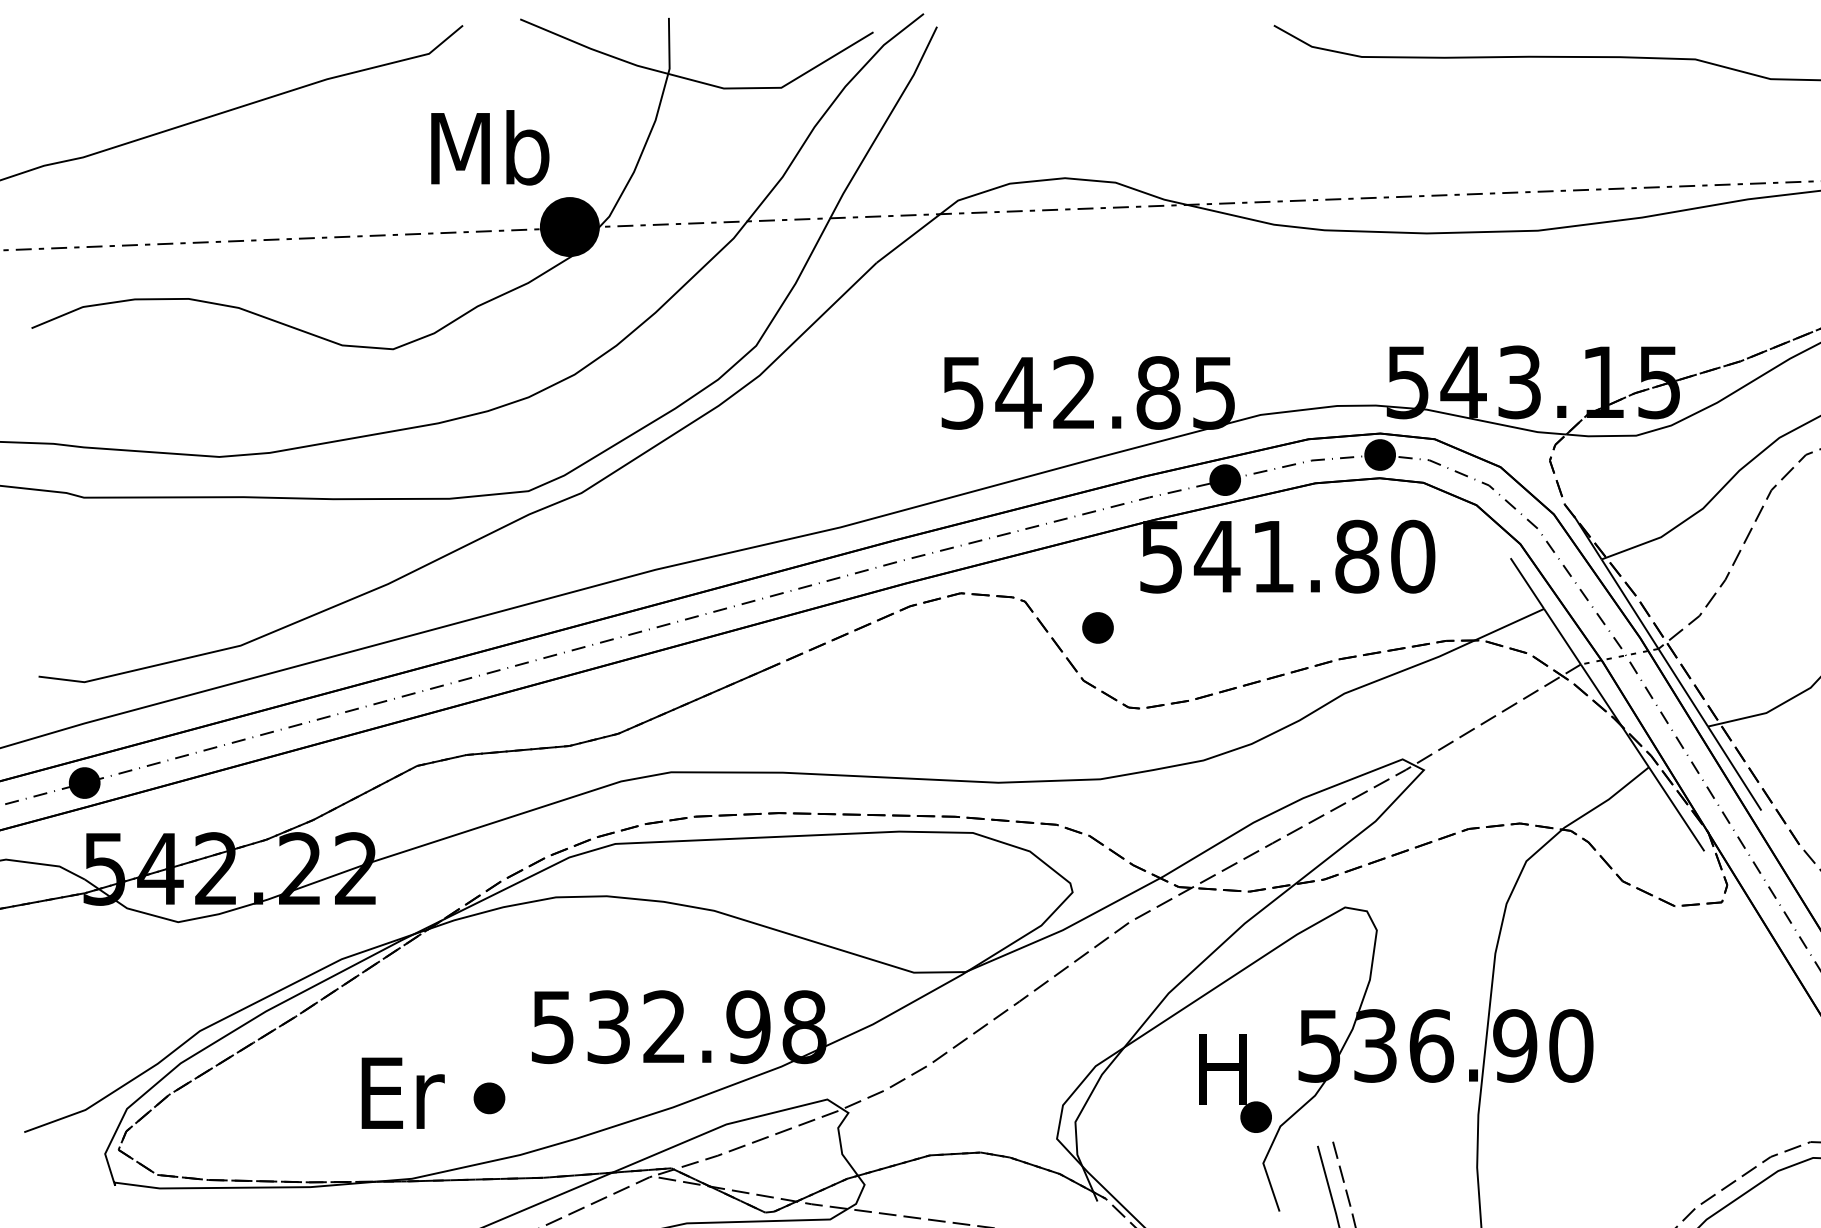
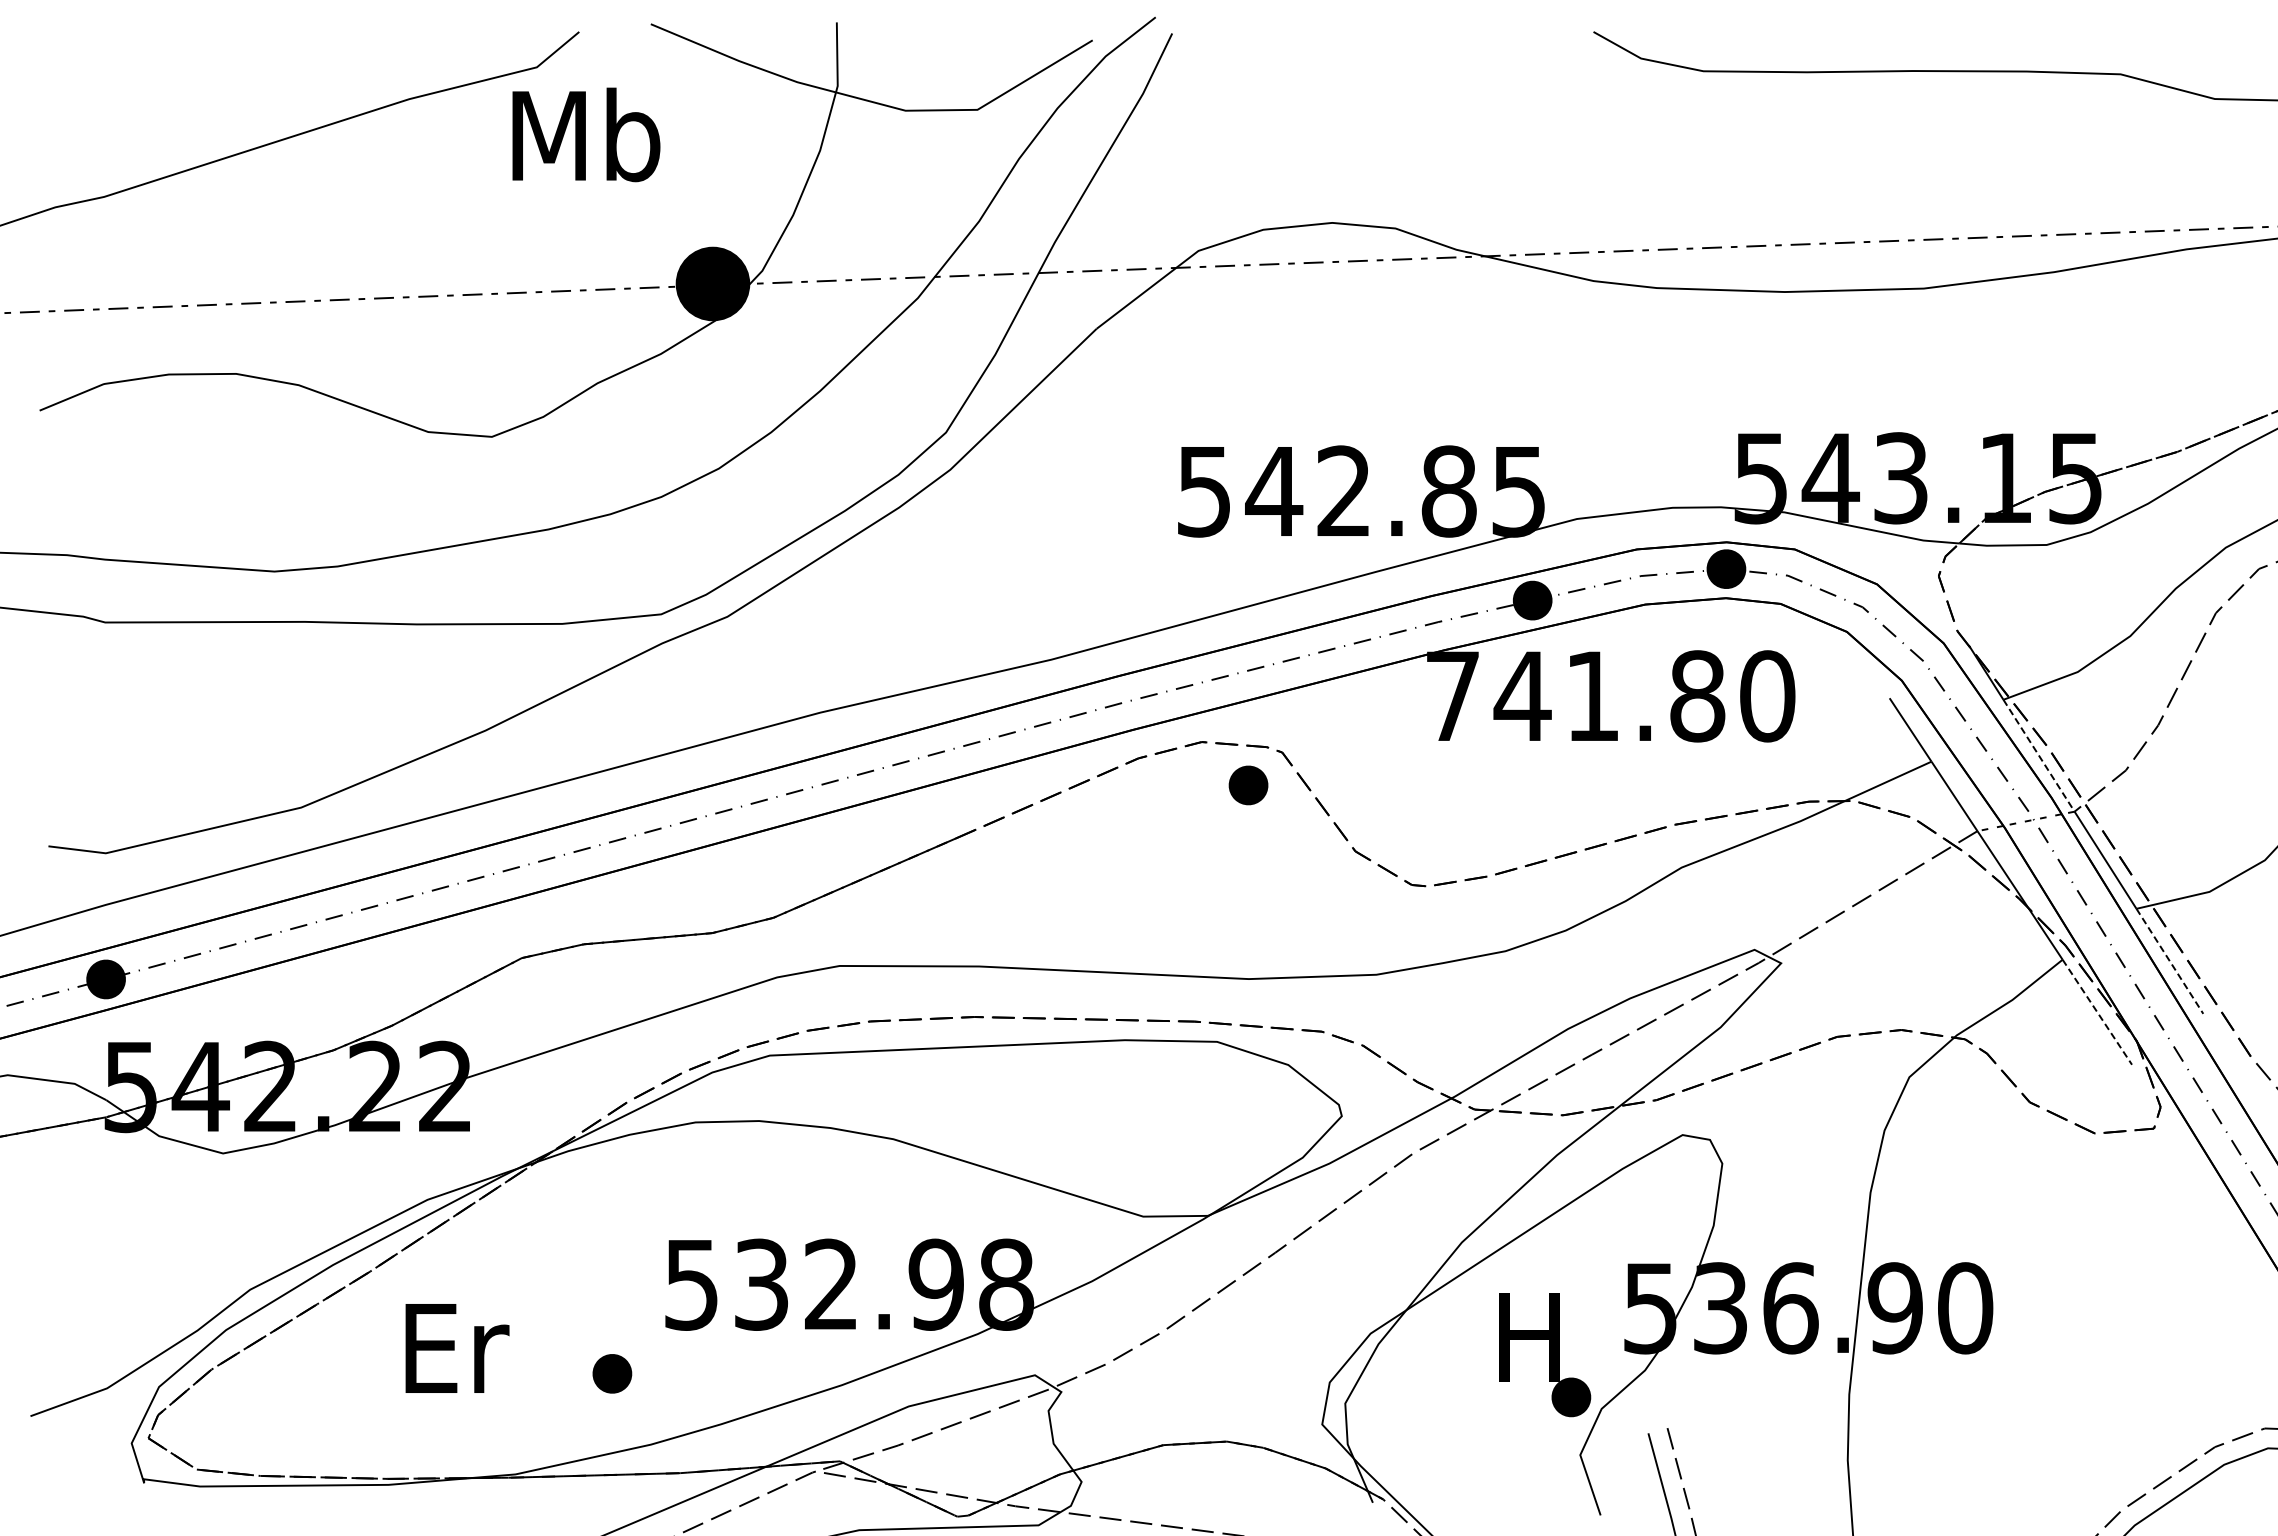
text: (490, 147) -> (586, 134), moved
text: (1161, 556) -> (1452, 696), 541.80 -> 741.80
line: (1630, 604) -> (2039, 756), solid -> dashed
part: (1097, 627) -> (1248, 785), moved
line: (1735, 768) -> (2170, 961), solid -> dashed
line: (1676, 809) -> (2097, 1012), solid -> dashed
text: (403, 1093) -> (457, 1348), moved

